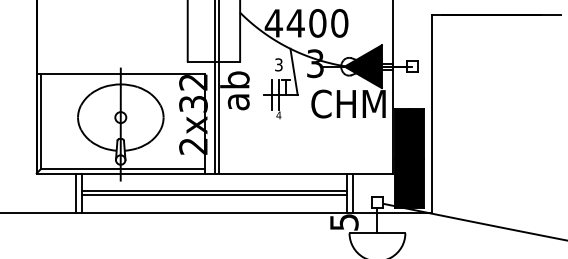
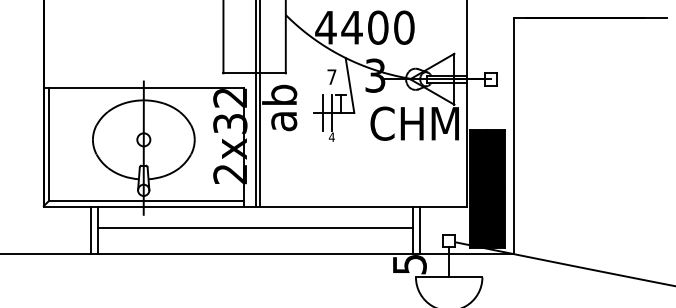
text: (278, 64) -> (331, 76), 3 -> 7
fill: (362, 66) -> (431, 79), removed
line: (214, 195) -> (255, 232), removed

